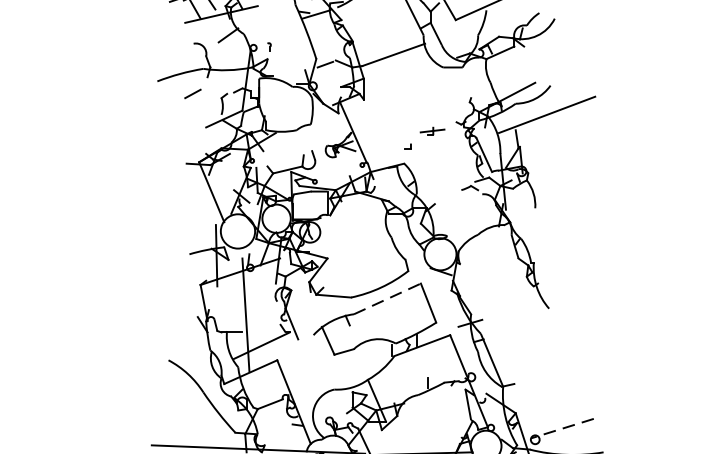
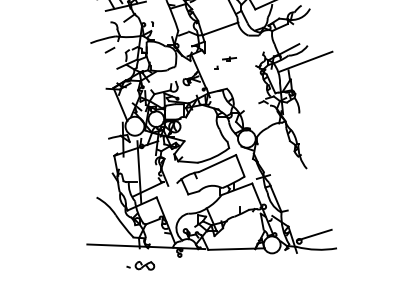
part: (425, 137) -> (225, 62), moved
line: (389, 298) -> (218, 163), dashed -> solid
line: (560, 429) -> (313, 235), dashed -> solid

